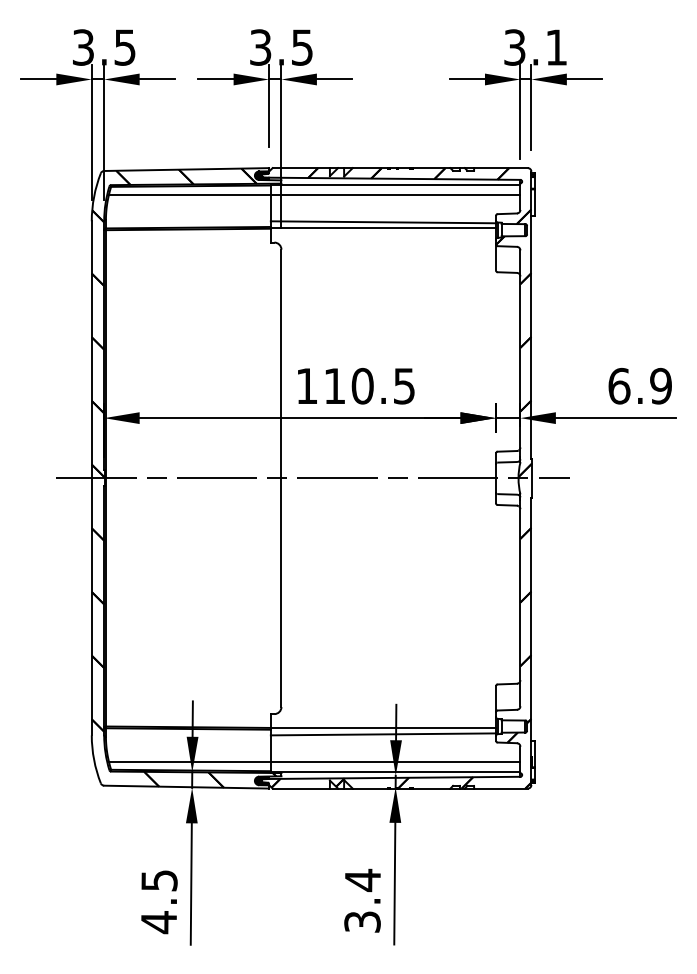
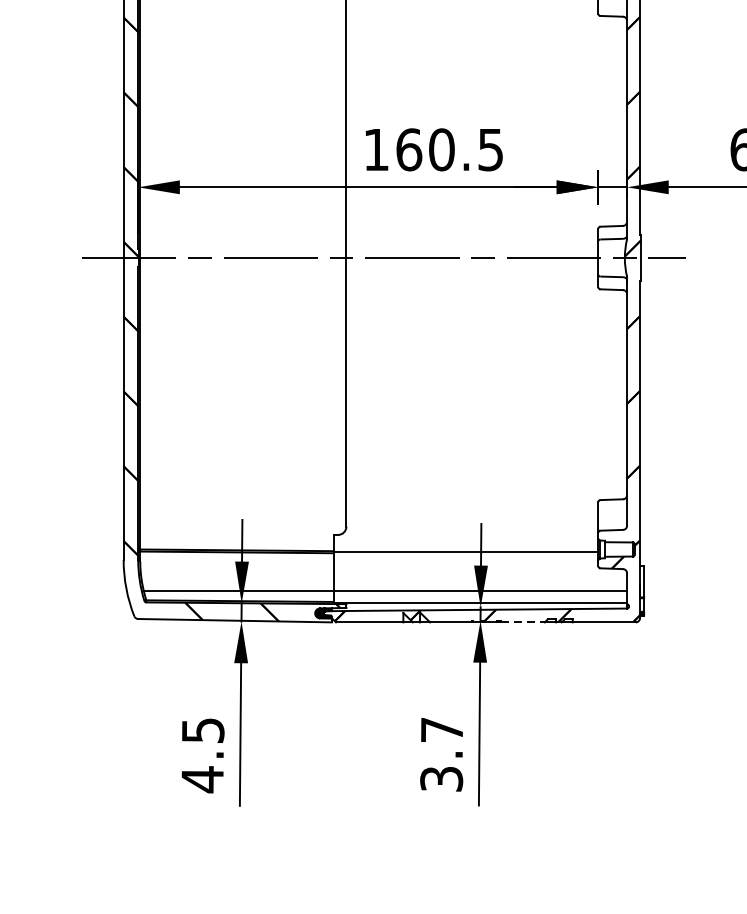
text: (335, 385) -> (409, 148), 110.5 -> 160.5
line: (382, 734) -> (465, 558), removed
line: (431, 788) -> (522, 622), solid -> dashed
text: (362, 880) -> (441, 730), 3.4 -> 3.7

